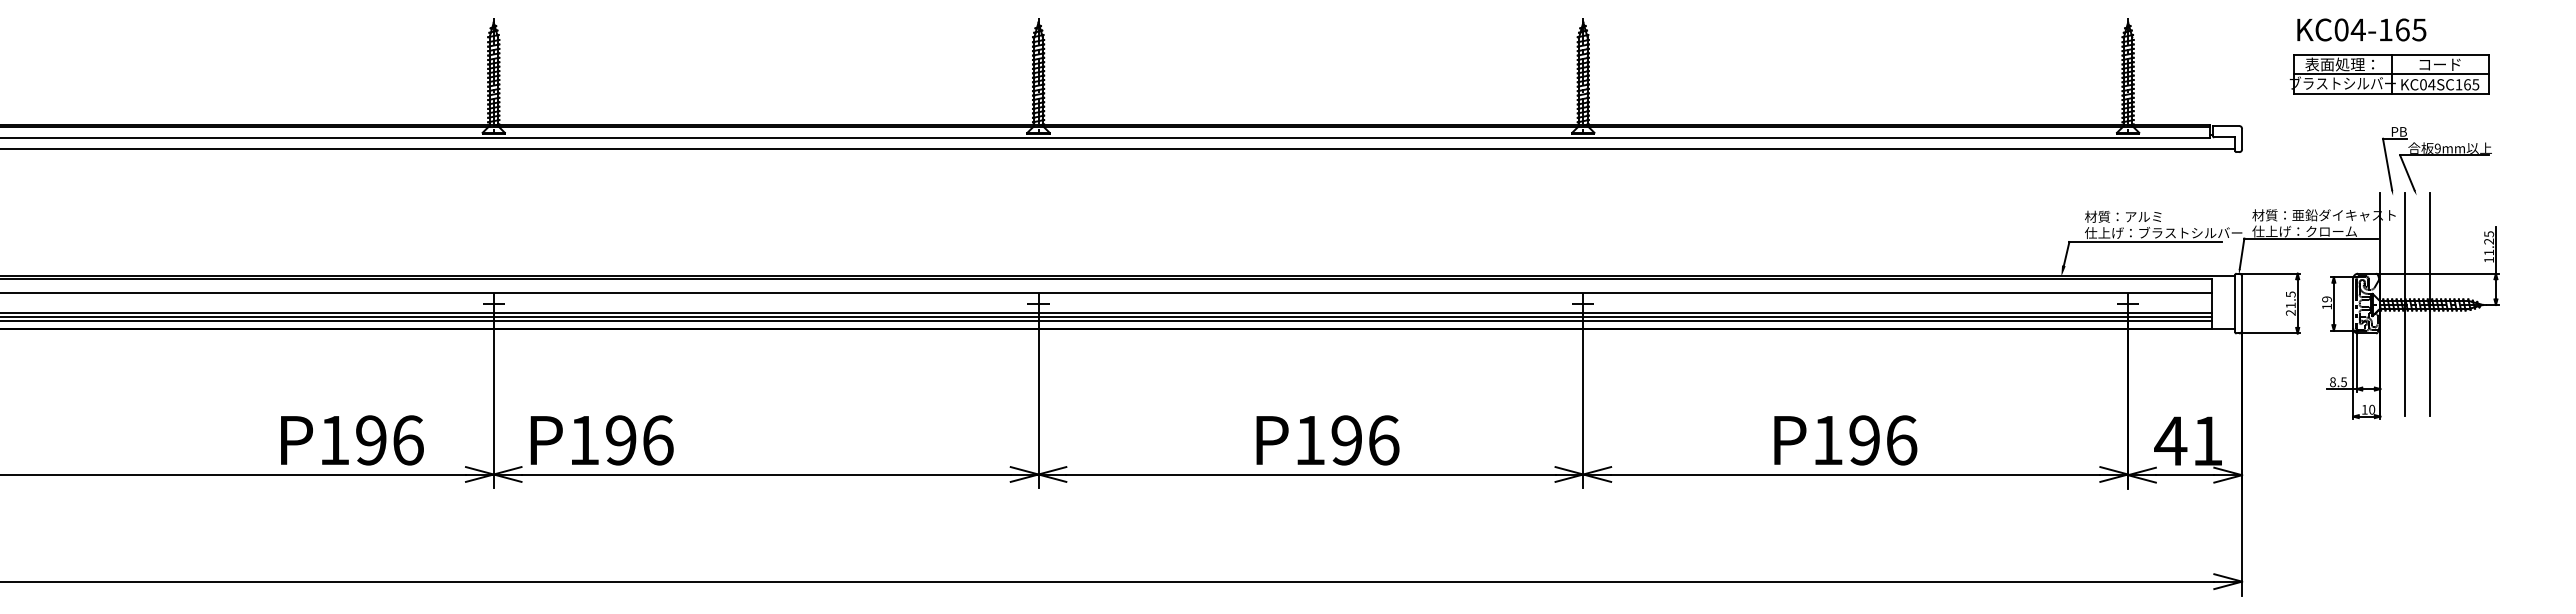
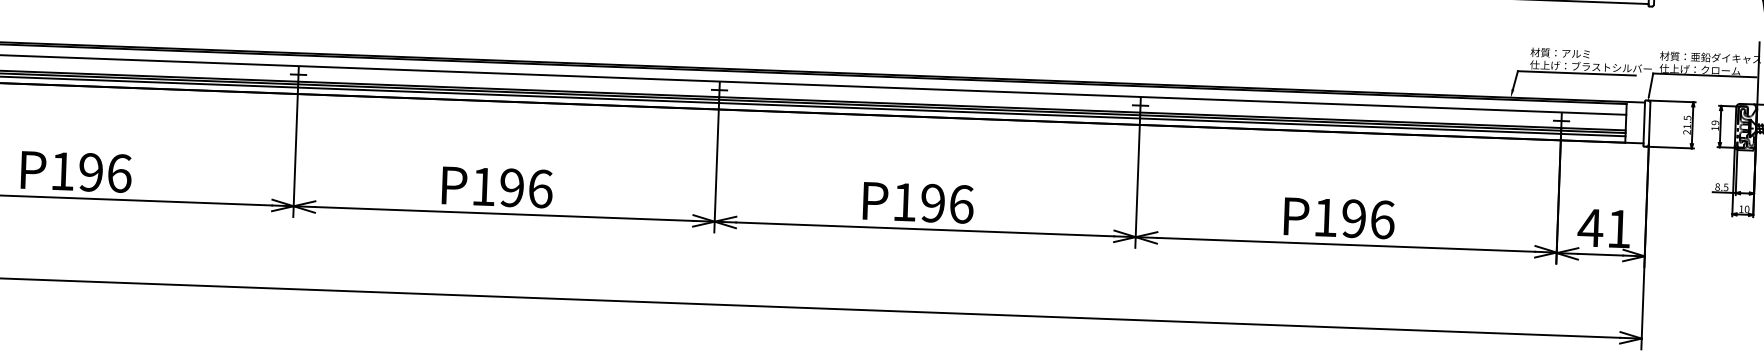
text: (352, 440) -> (76, 171), moved
text: (601, 440) -> (496, 187), moved
text: (1327, 440) -> (918, 202), moved

